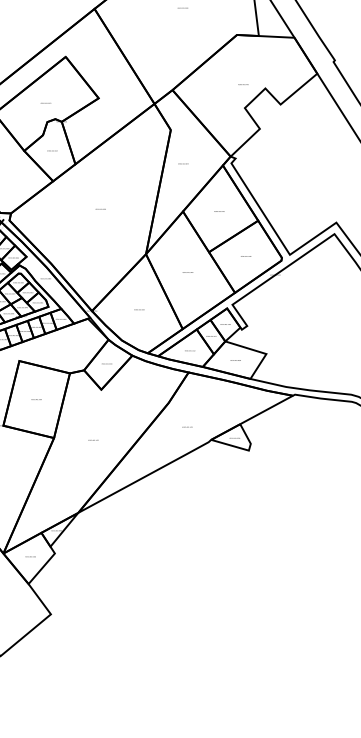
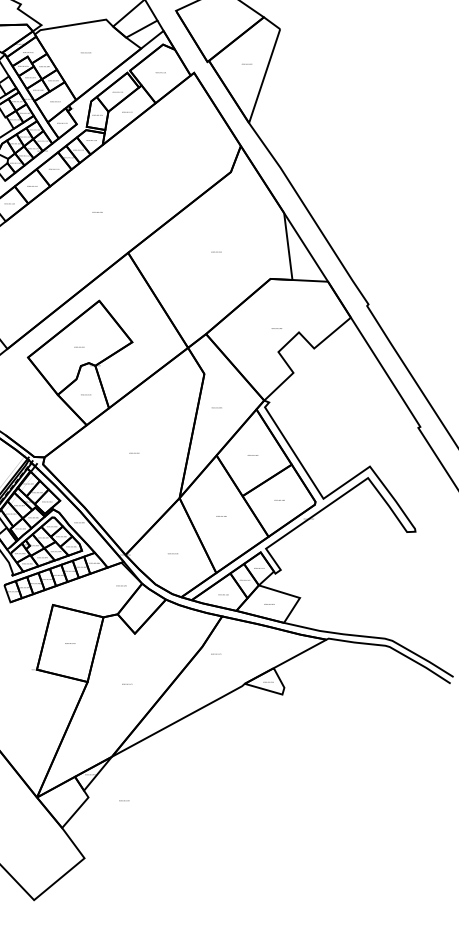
text: (106, 363) -> (121, 585), moved
text: (187, 426) -> (216, 653), moved
text: (30, 556) -> (124, 800), moved

